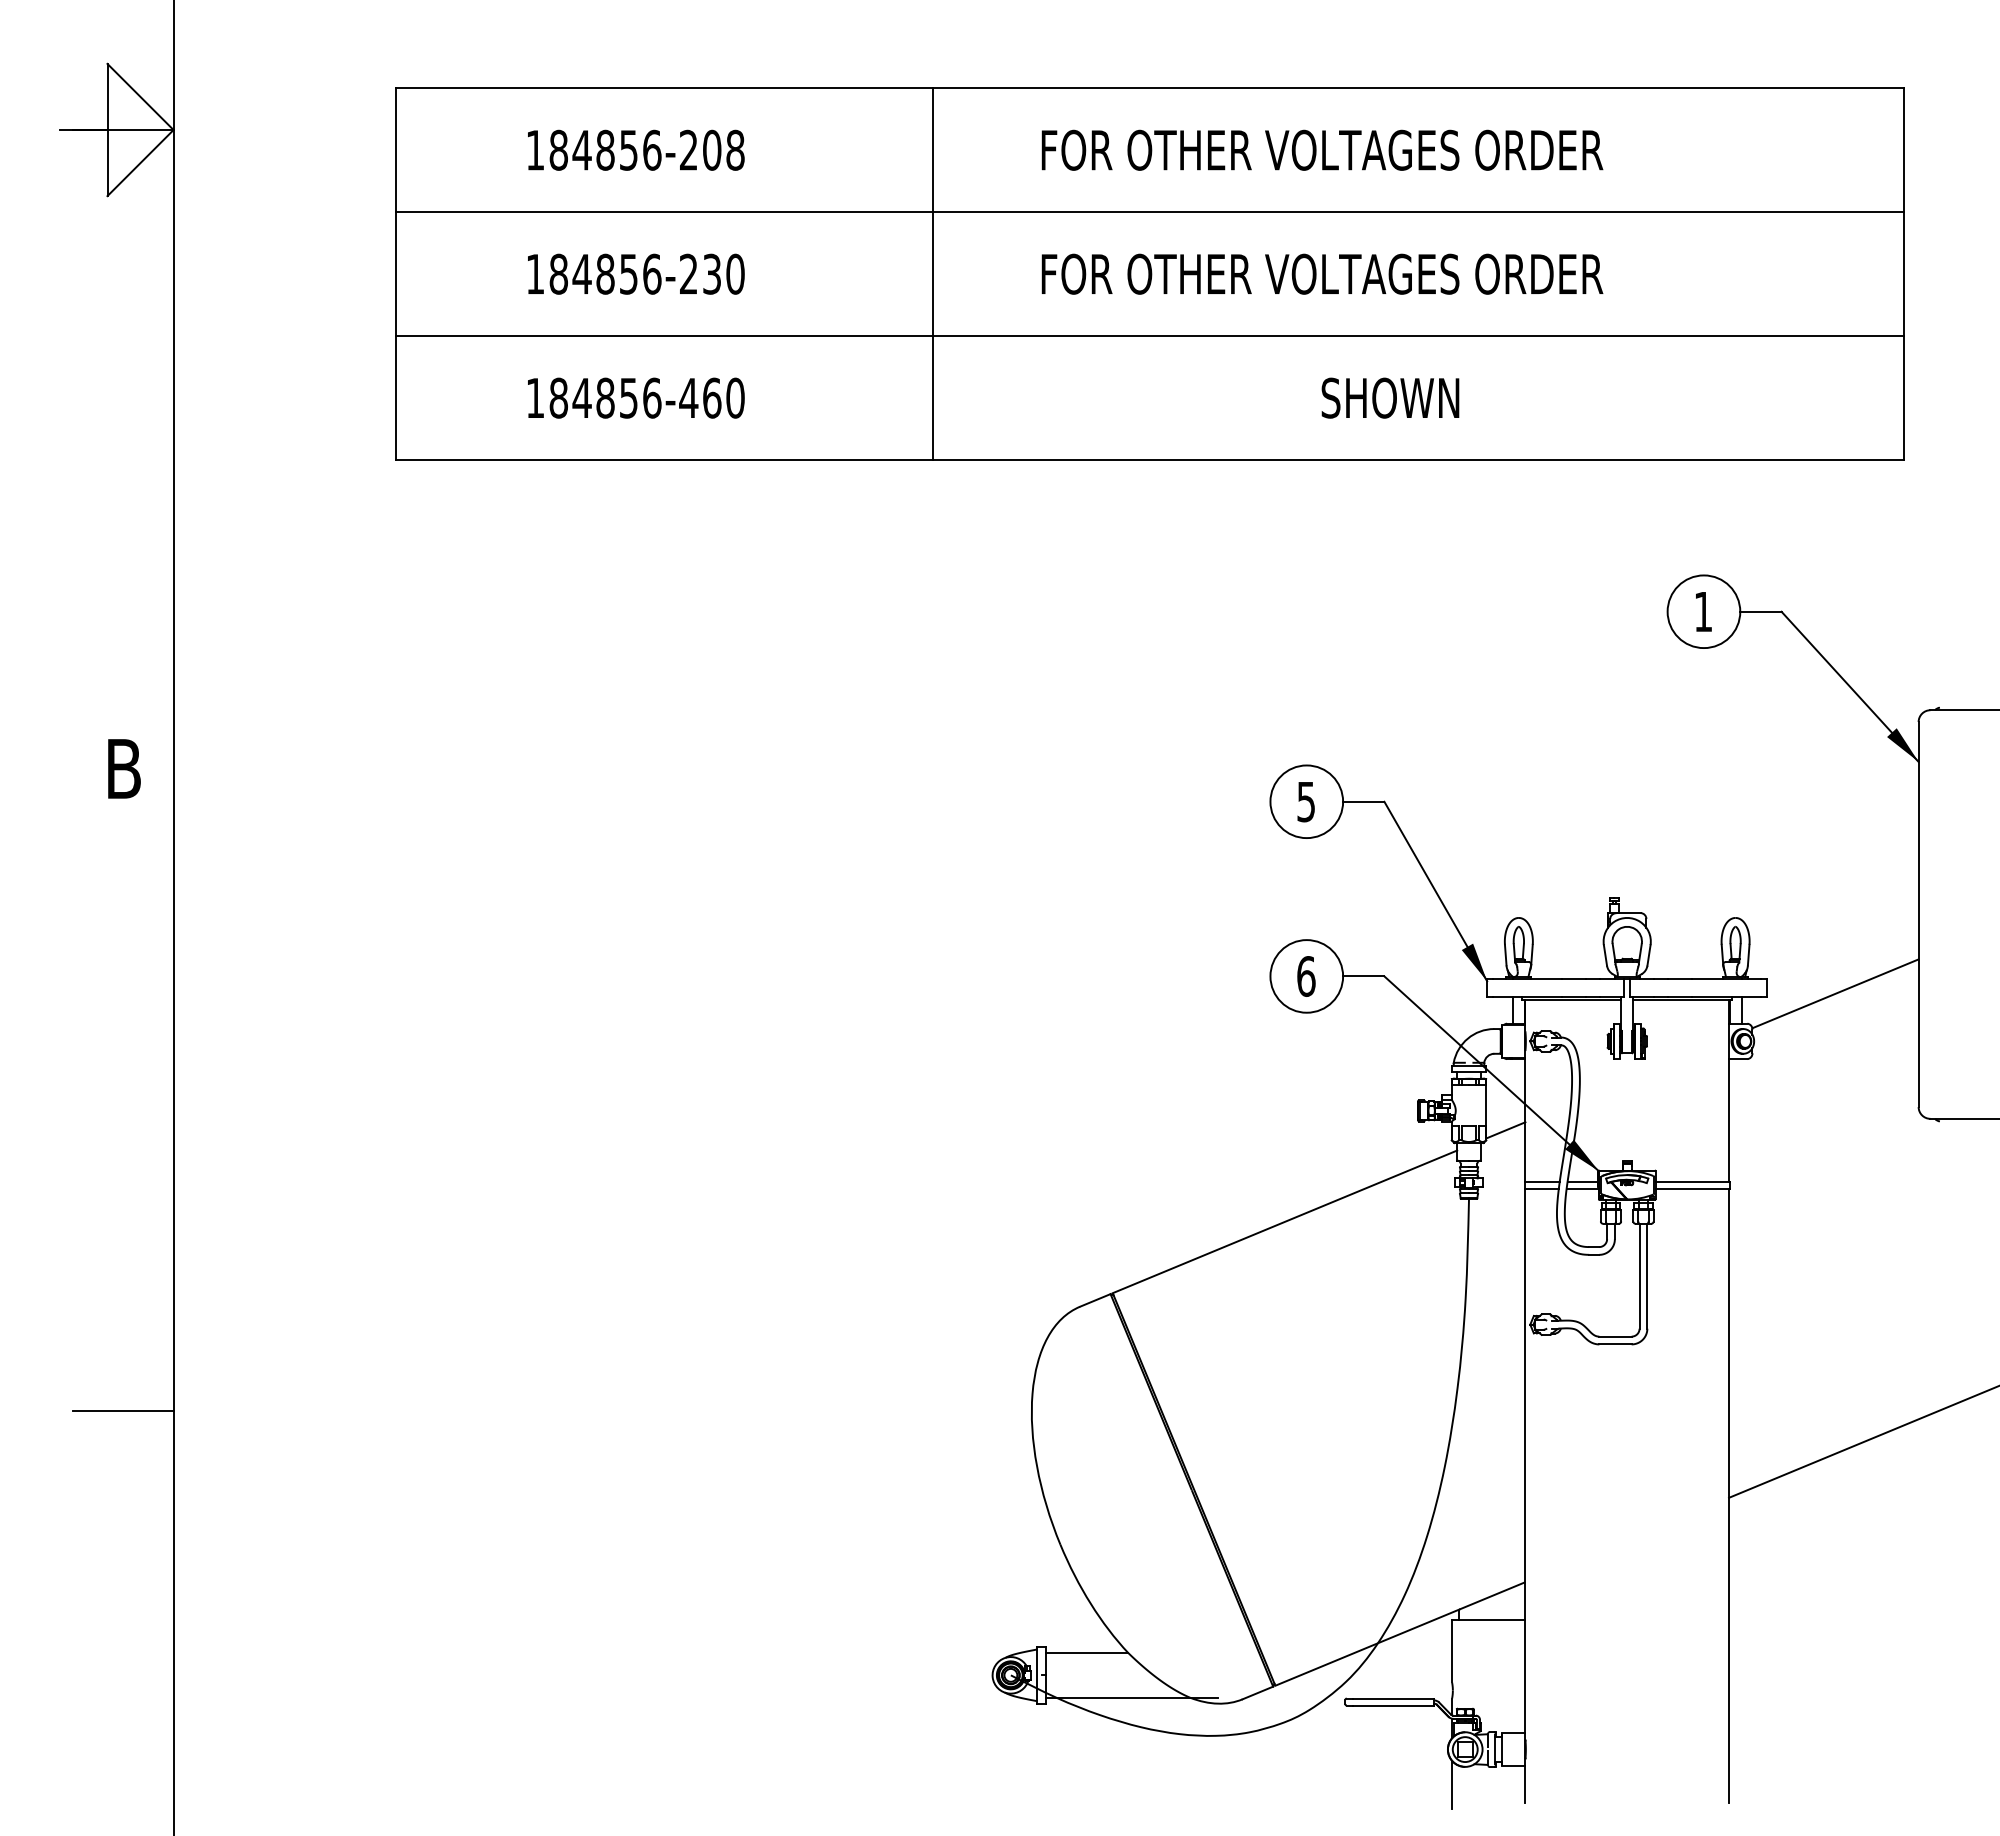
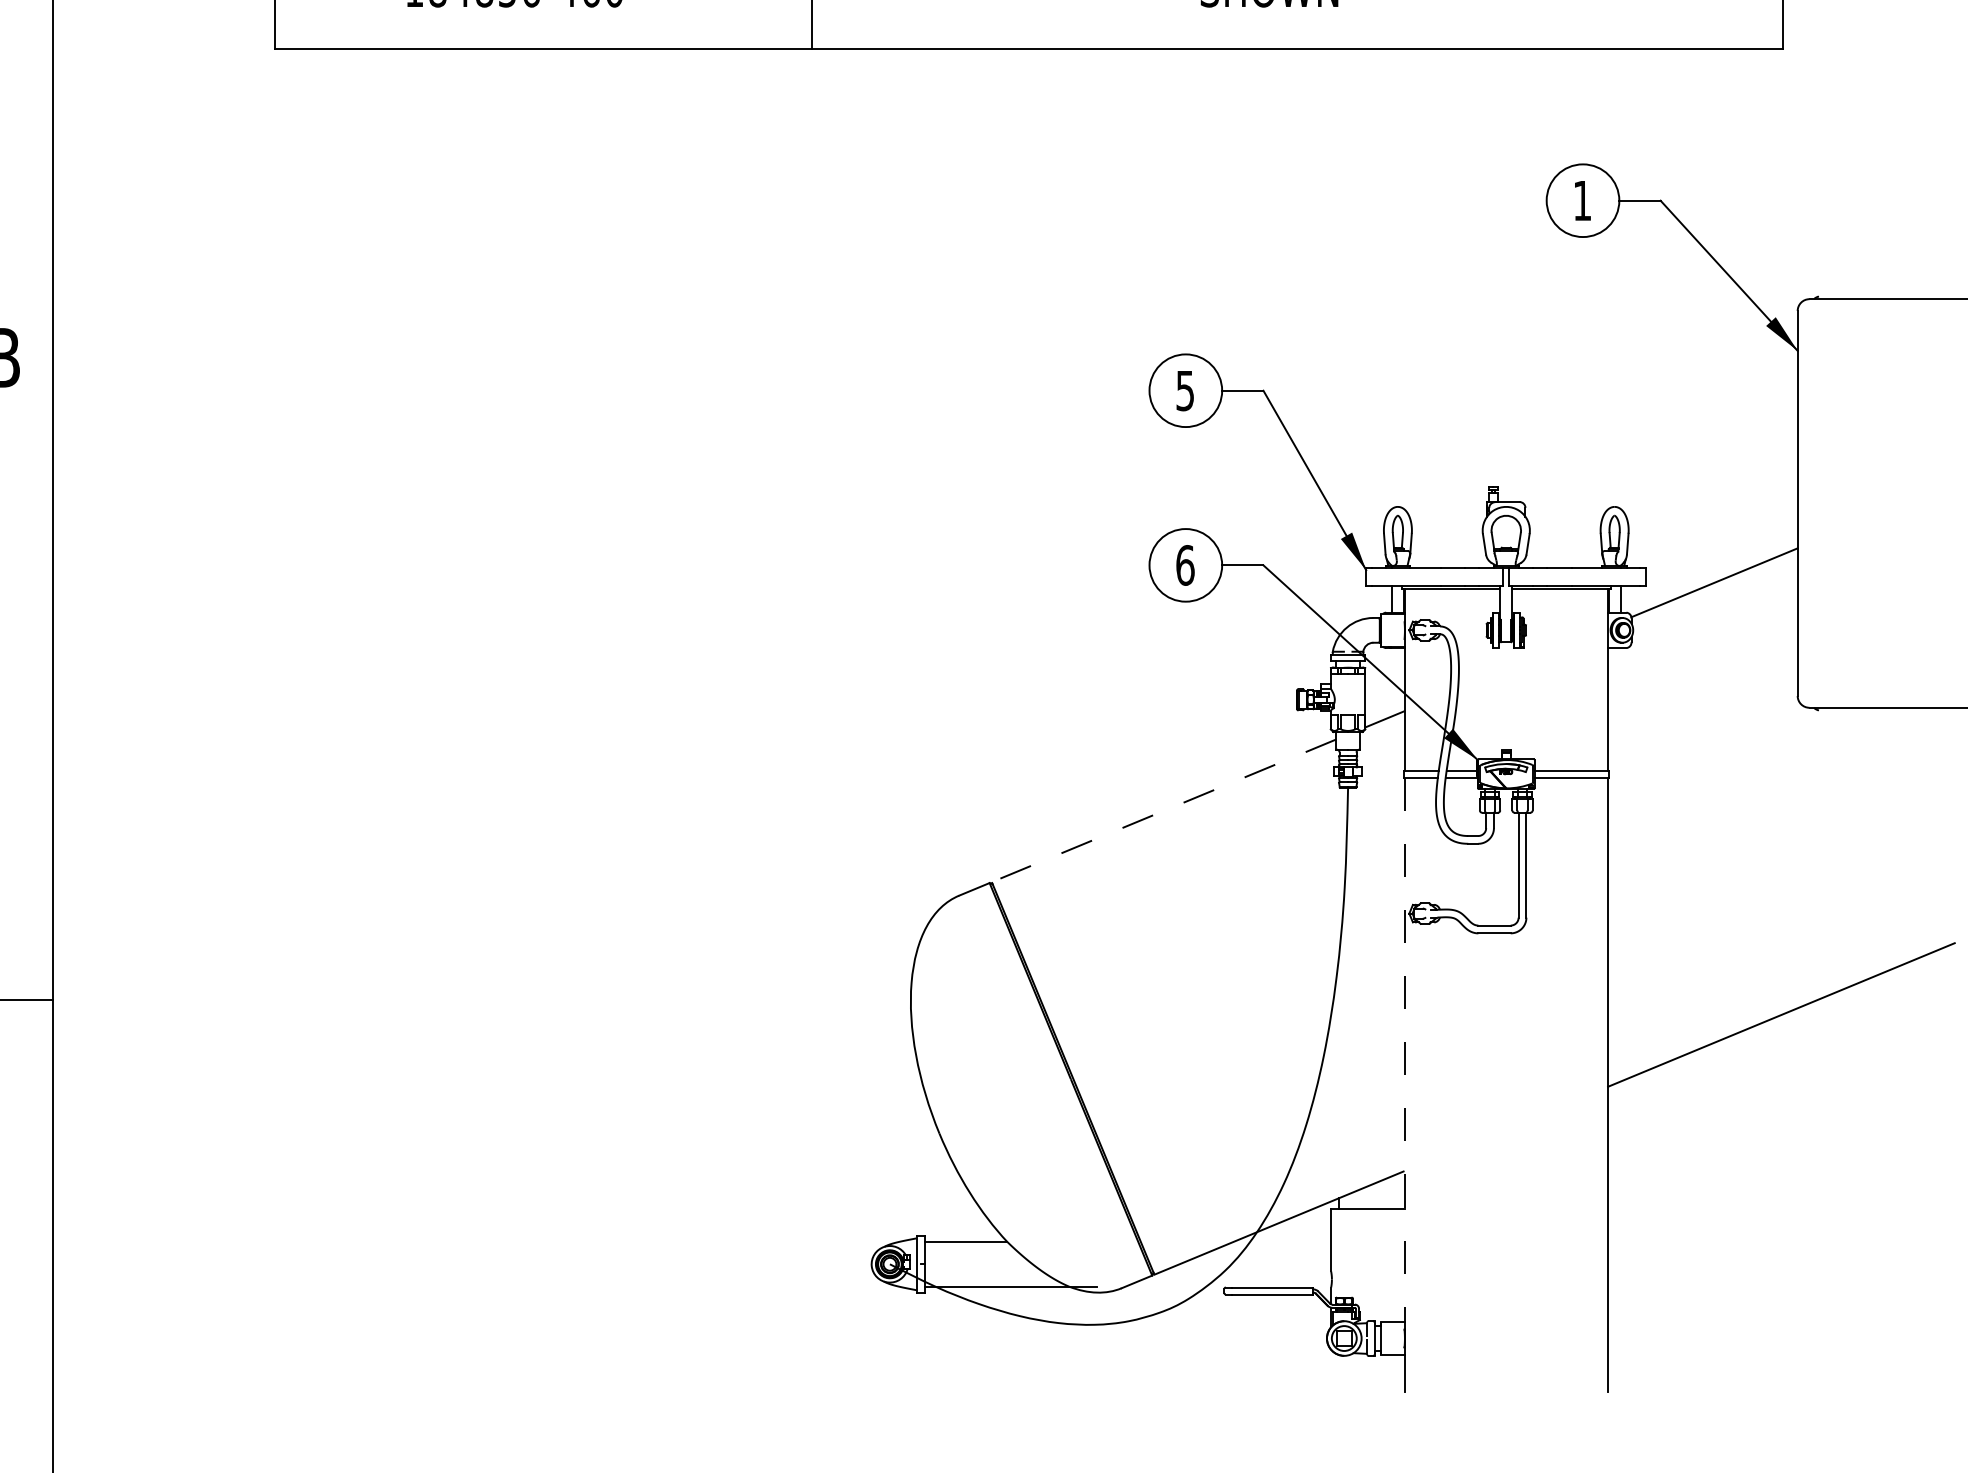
line: (1284, 1222) -> (1163, 811), solid -> dashed
line: (1525, 1461) -> (1404, 1050), solid -> dashed
line: (1452, 1784) -> (1331, 1373), removed

